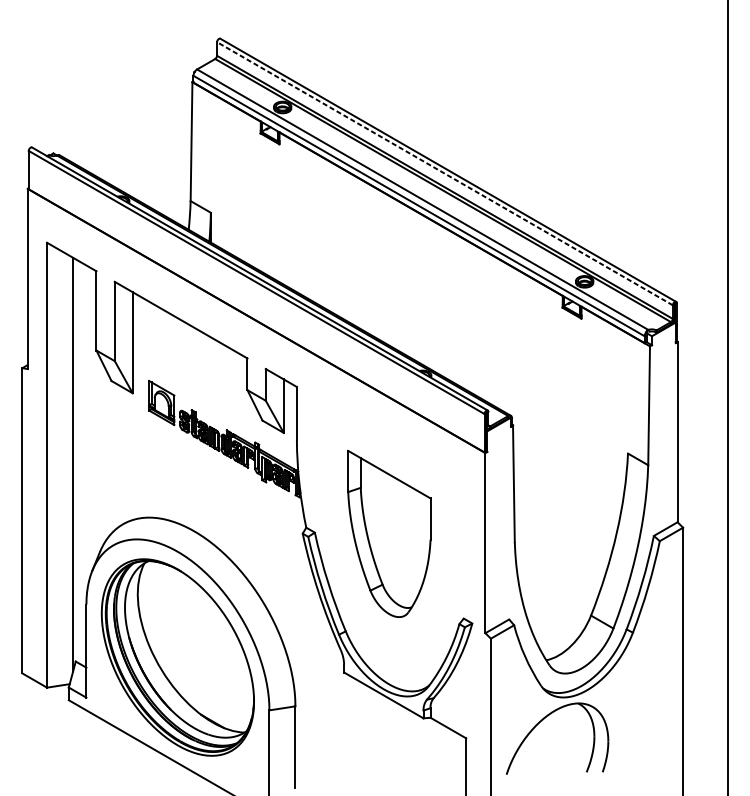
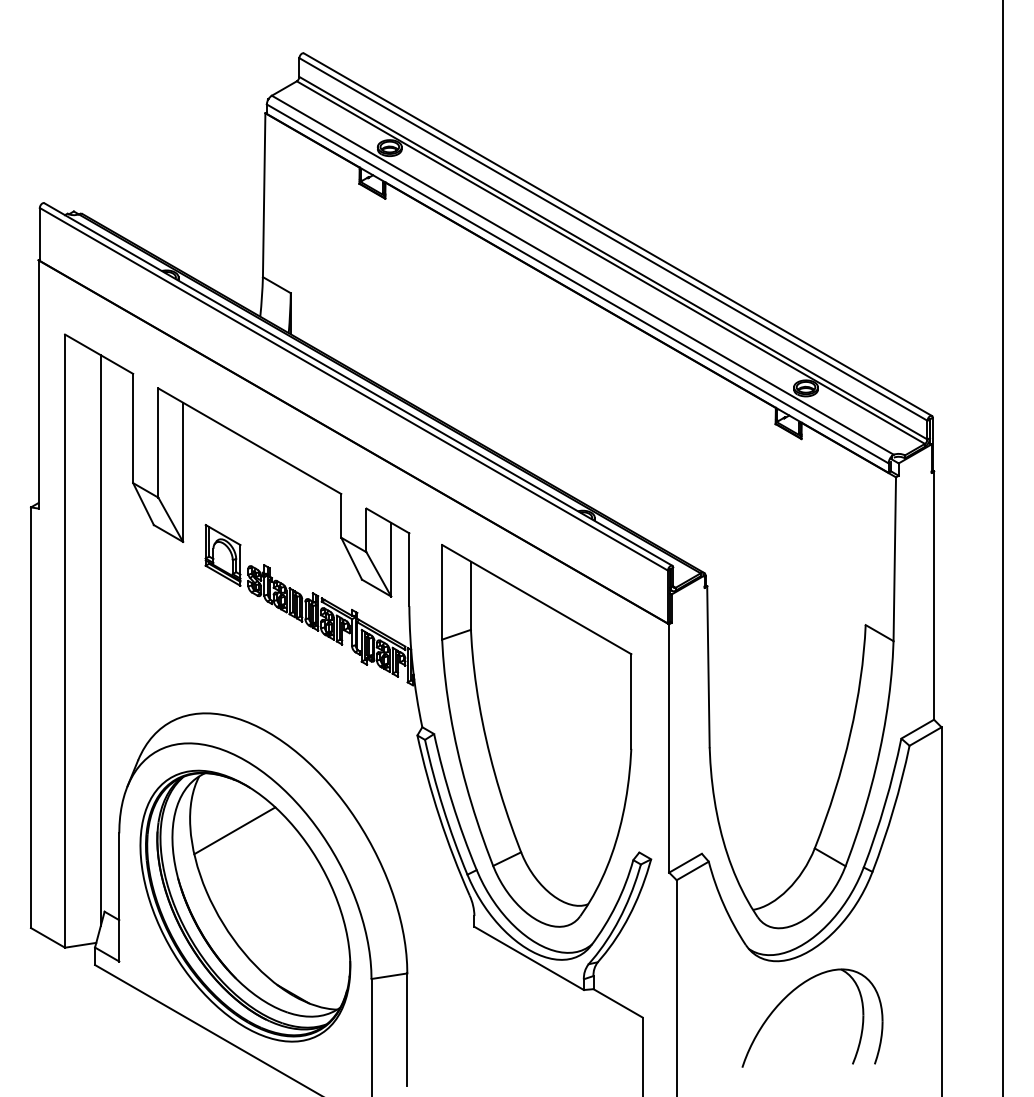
line: (445, 173) -> (613, 239), dashed -> solid
part: (389, 533) -> (536, 735), size x1.67
line: (170, 602) -> (234, 830), added
part: (541, 721) -> (790, 994), moved

